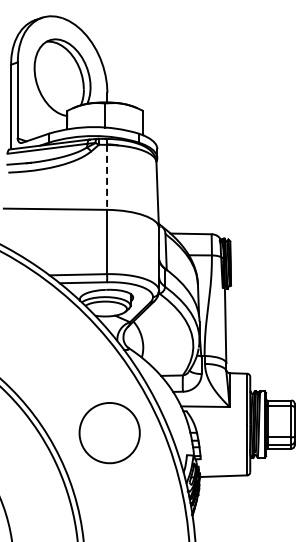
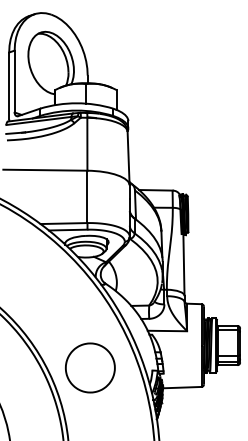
line: (107, 177) -> (87, 144), dashed -> solid
part: (109, 433) -> (90, 368), moved

